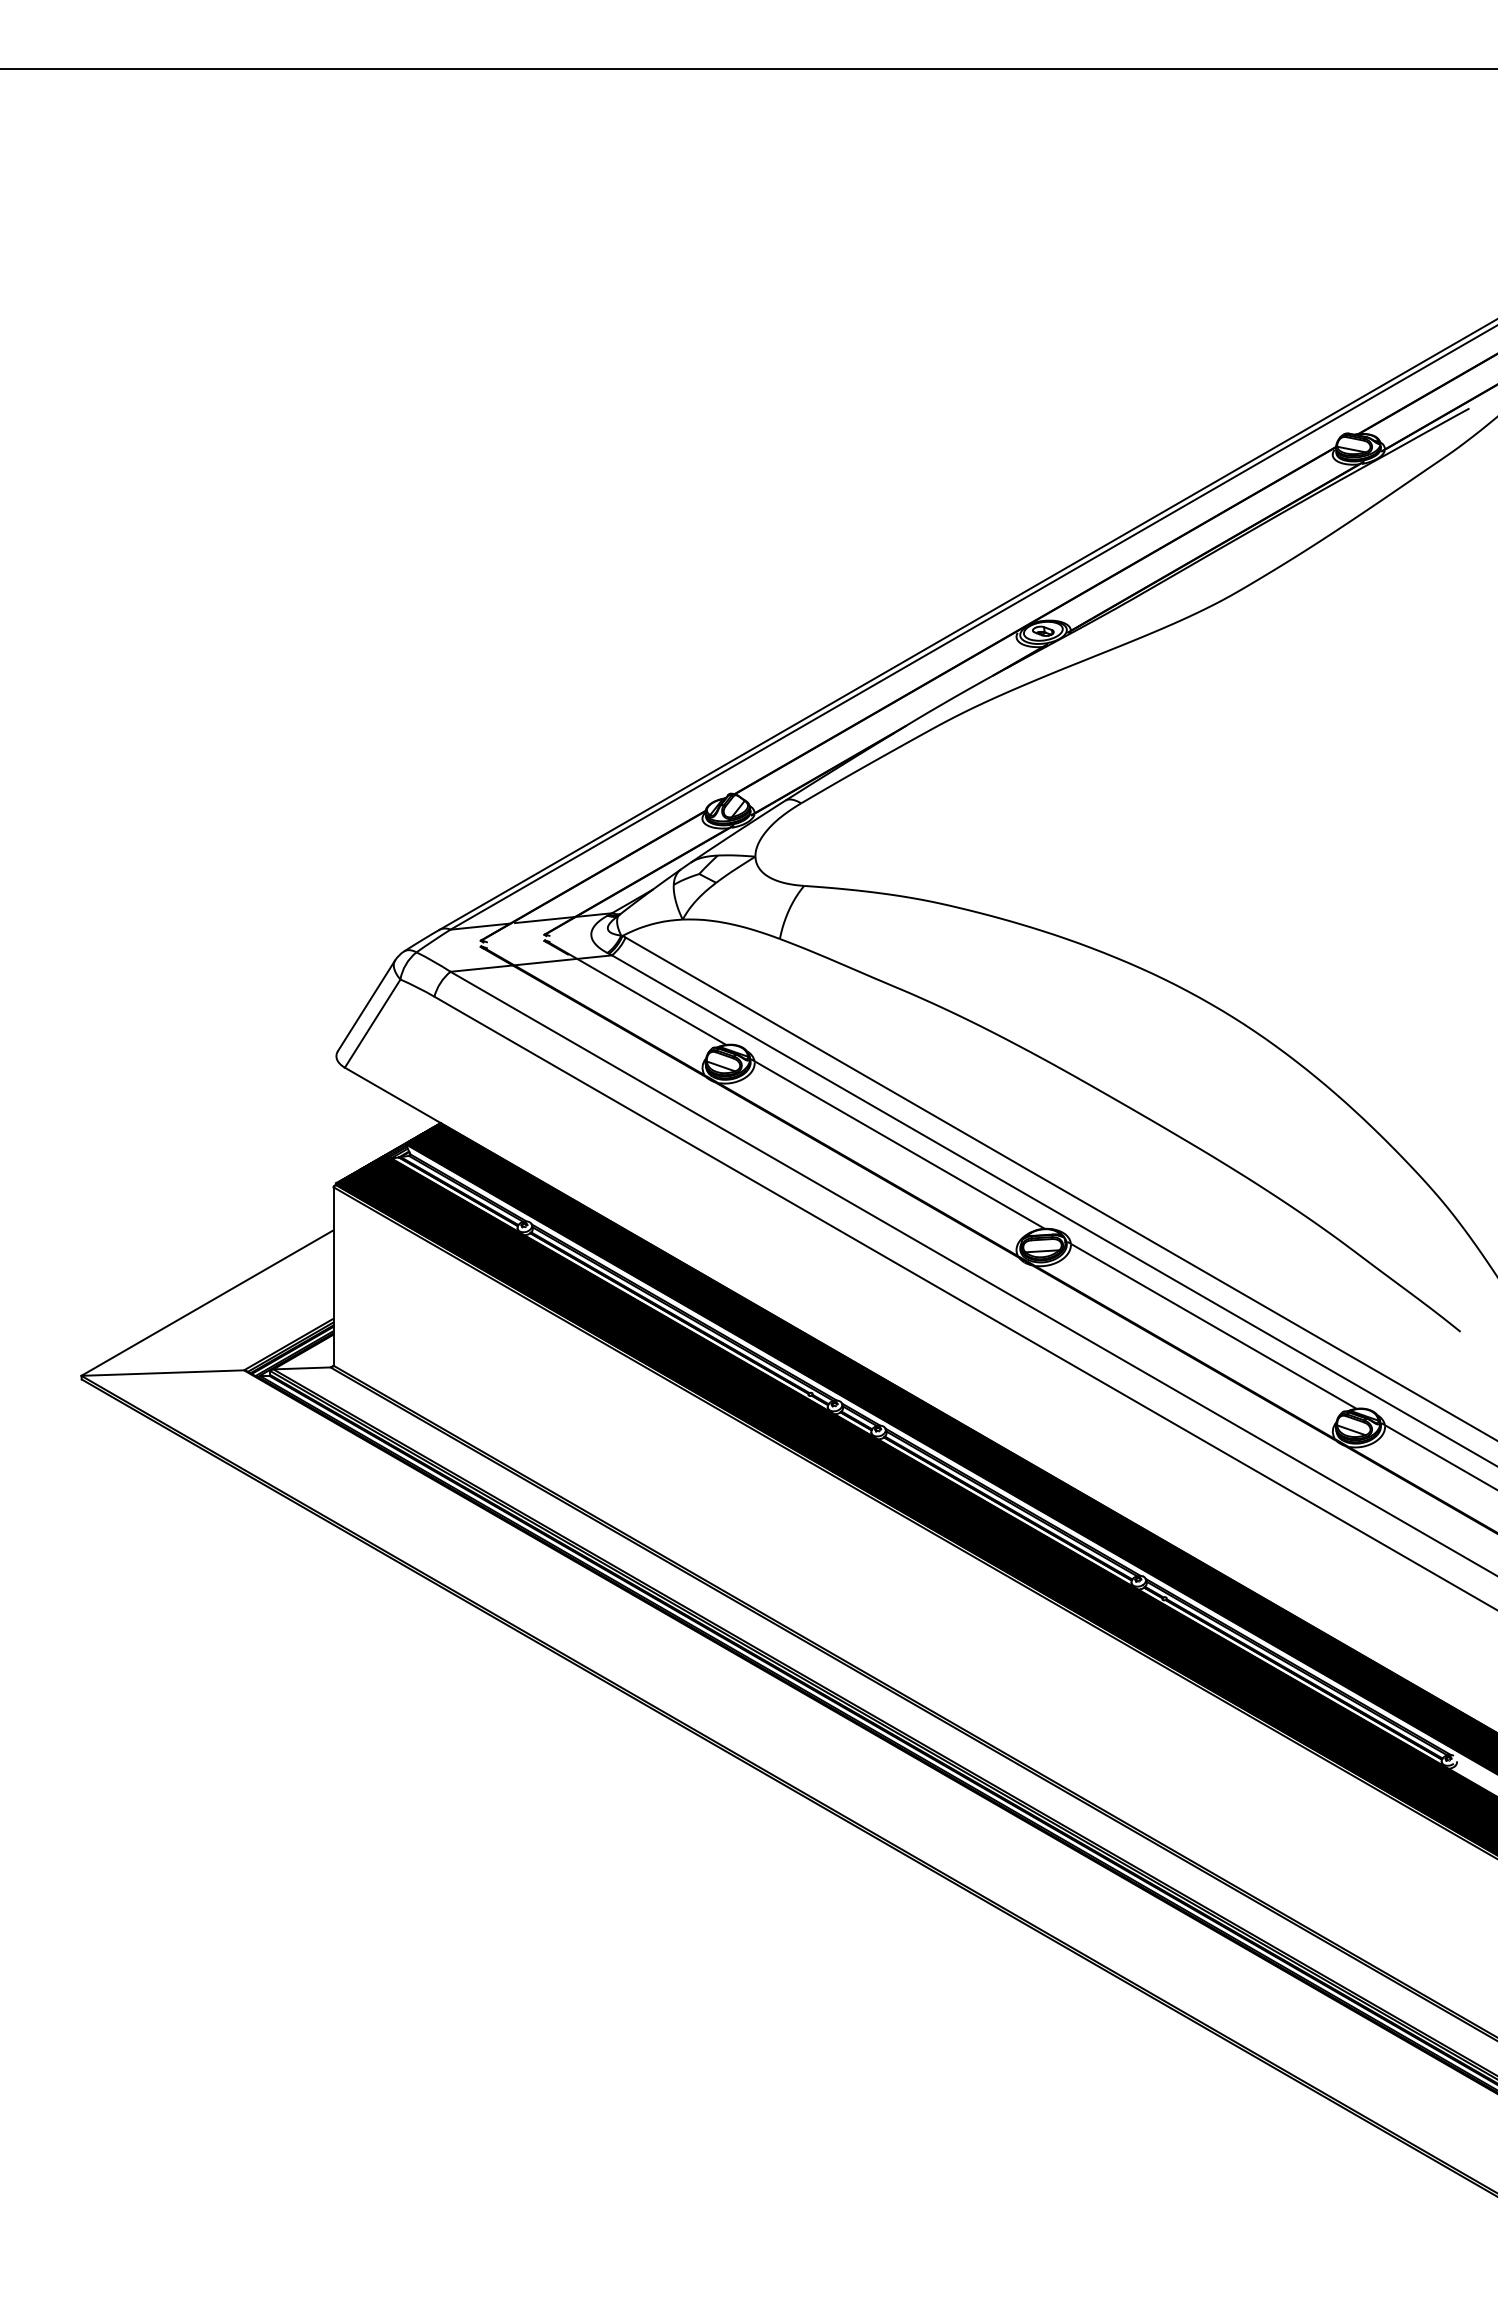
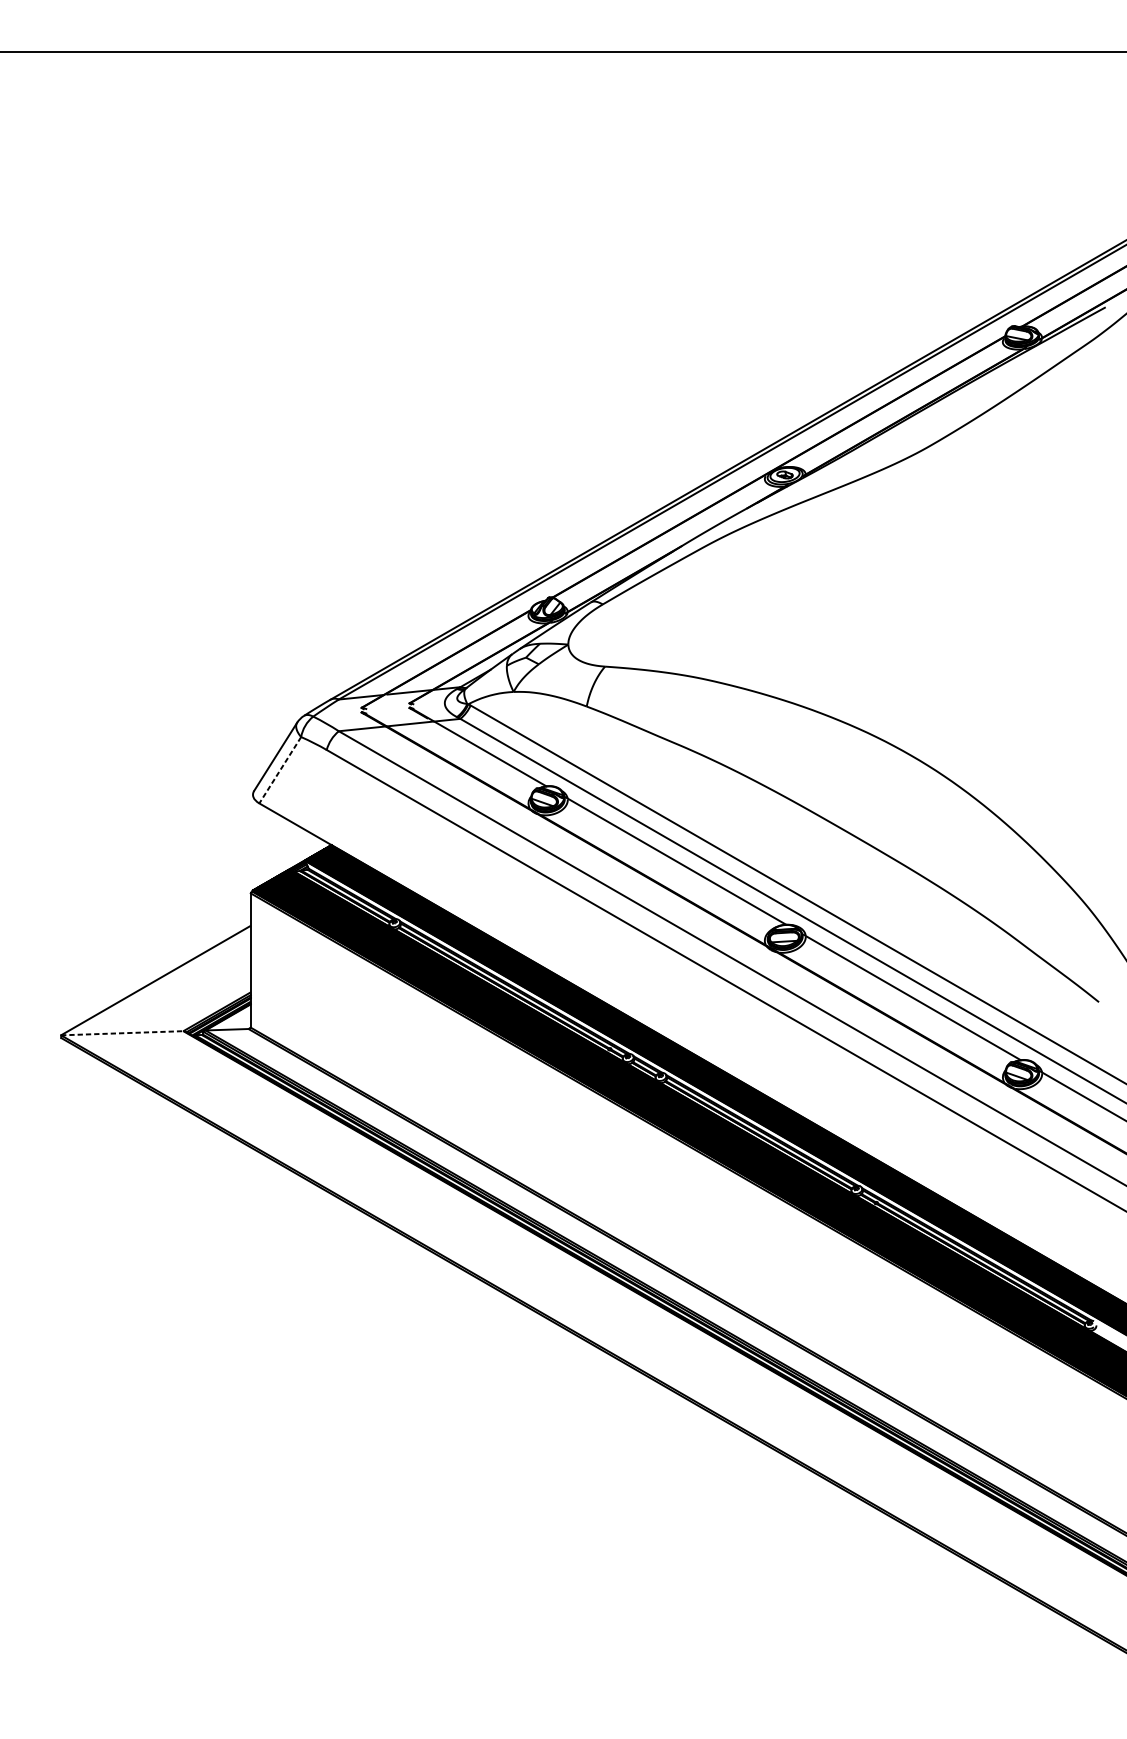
line: (372, 1024) -> (280, 770), solid -> dashed
line: (163, 1373) -> (122, 1033), solid -> dashed

